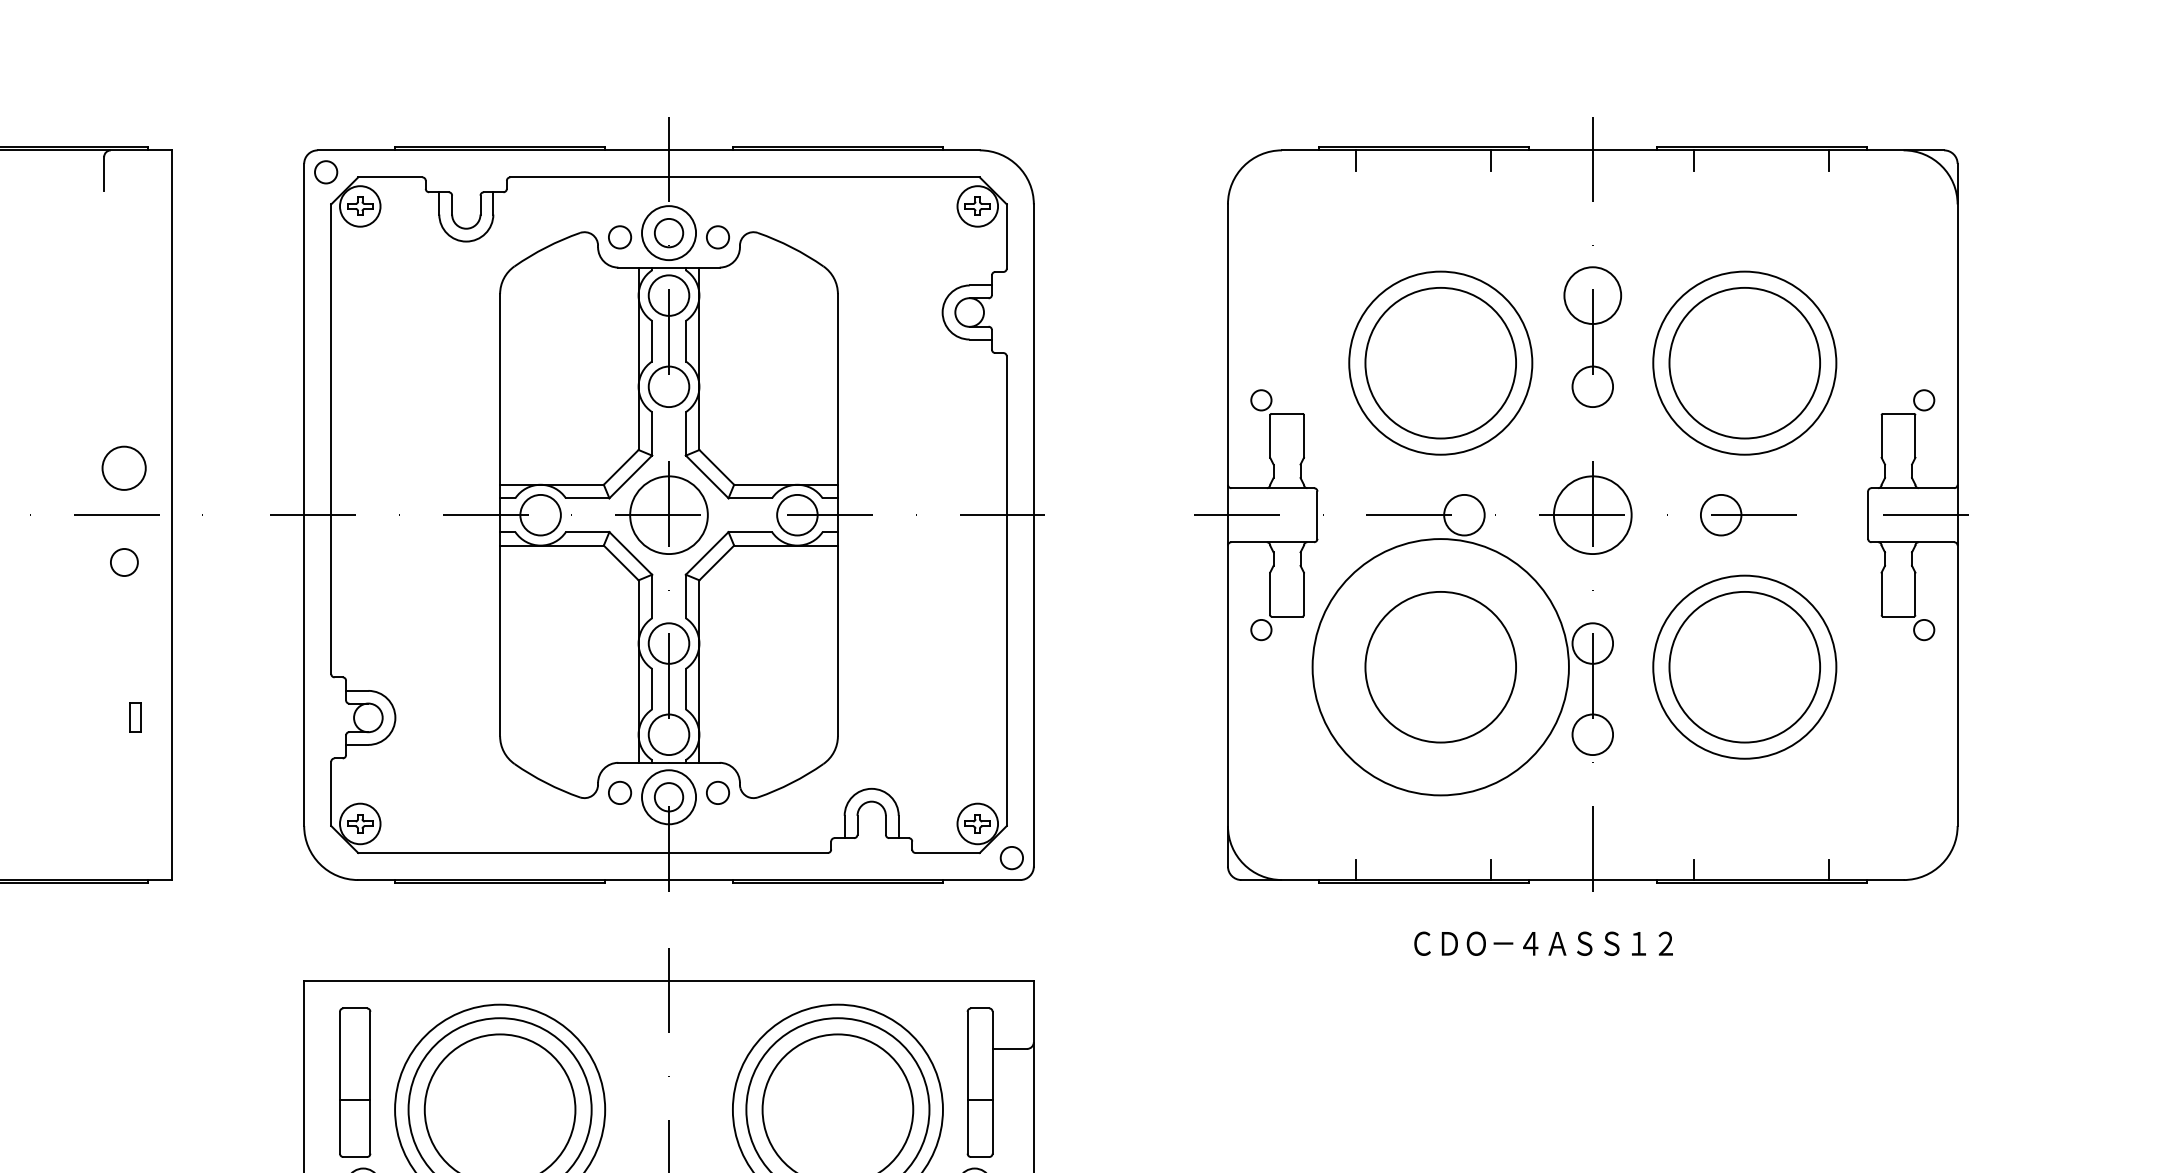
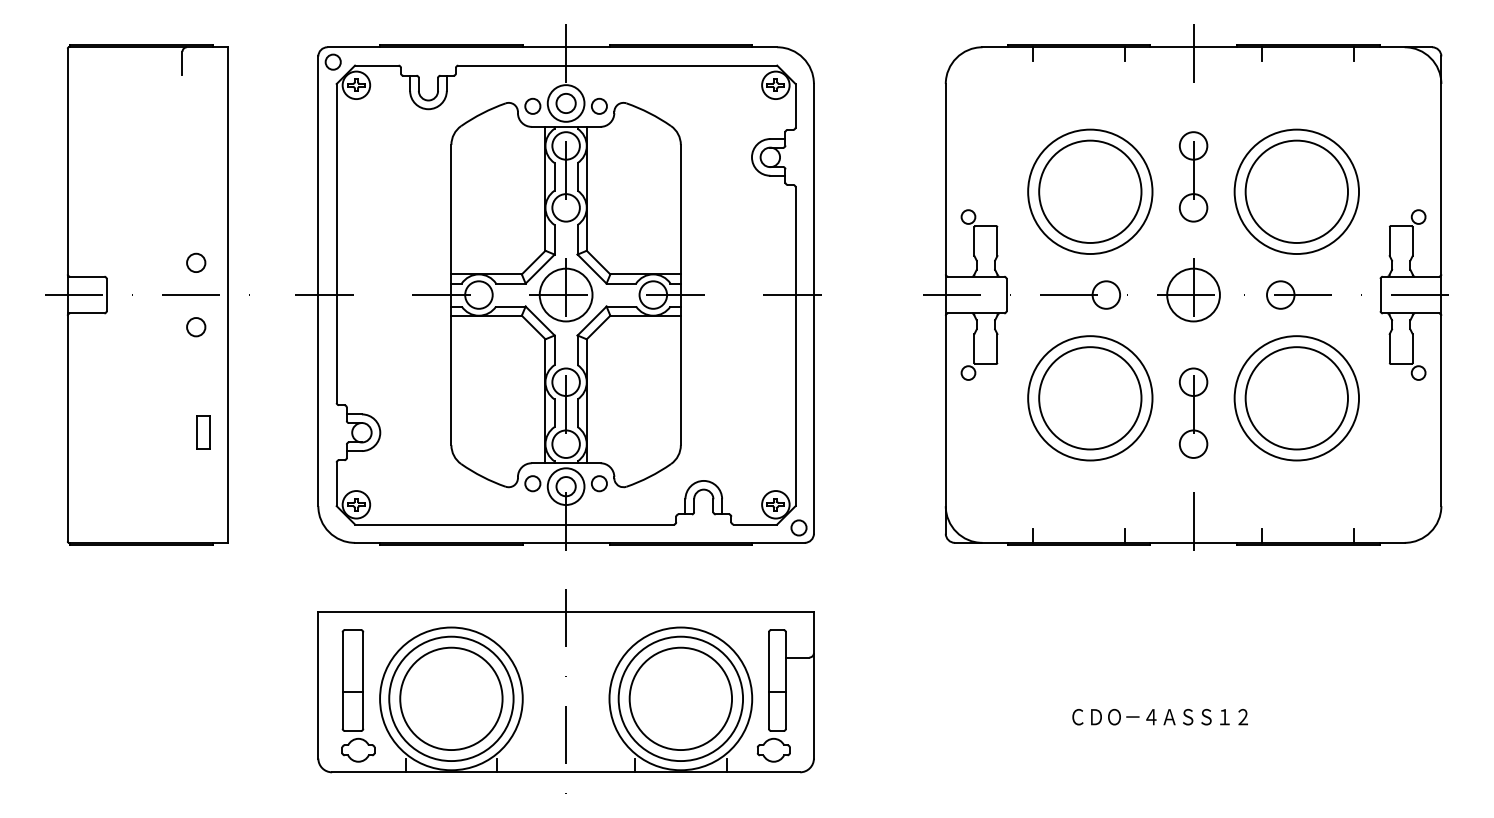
circle: (1592, 294) -> (1193, 145), size x0.71
circle: (124, 467) -> (196, 262), size x0.62
circle: (1441, 667) -> (1090, 398), size x0.71
part: (135, 717) -> (203, 432), size x1.67
text: (1542, 944) -> (1159, 717), moved

